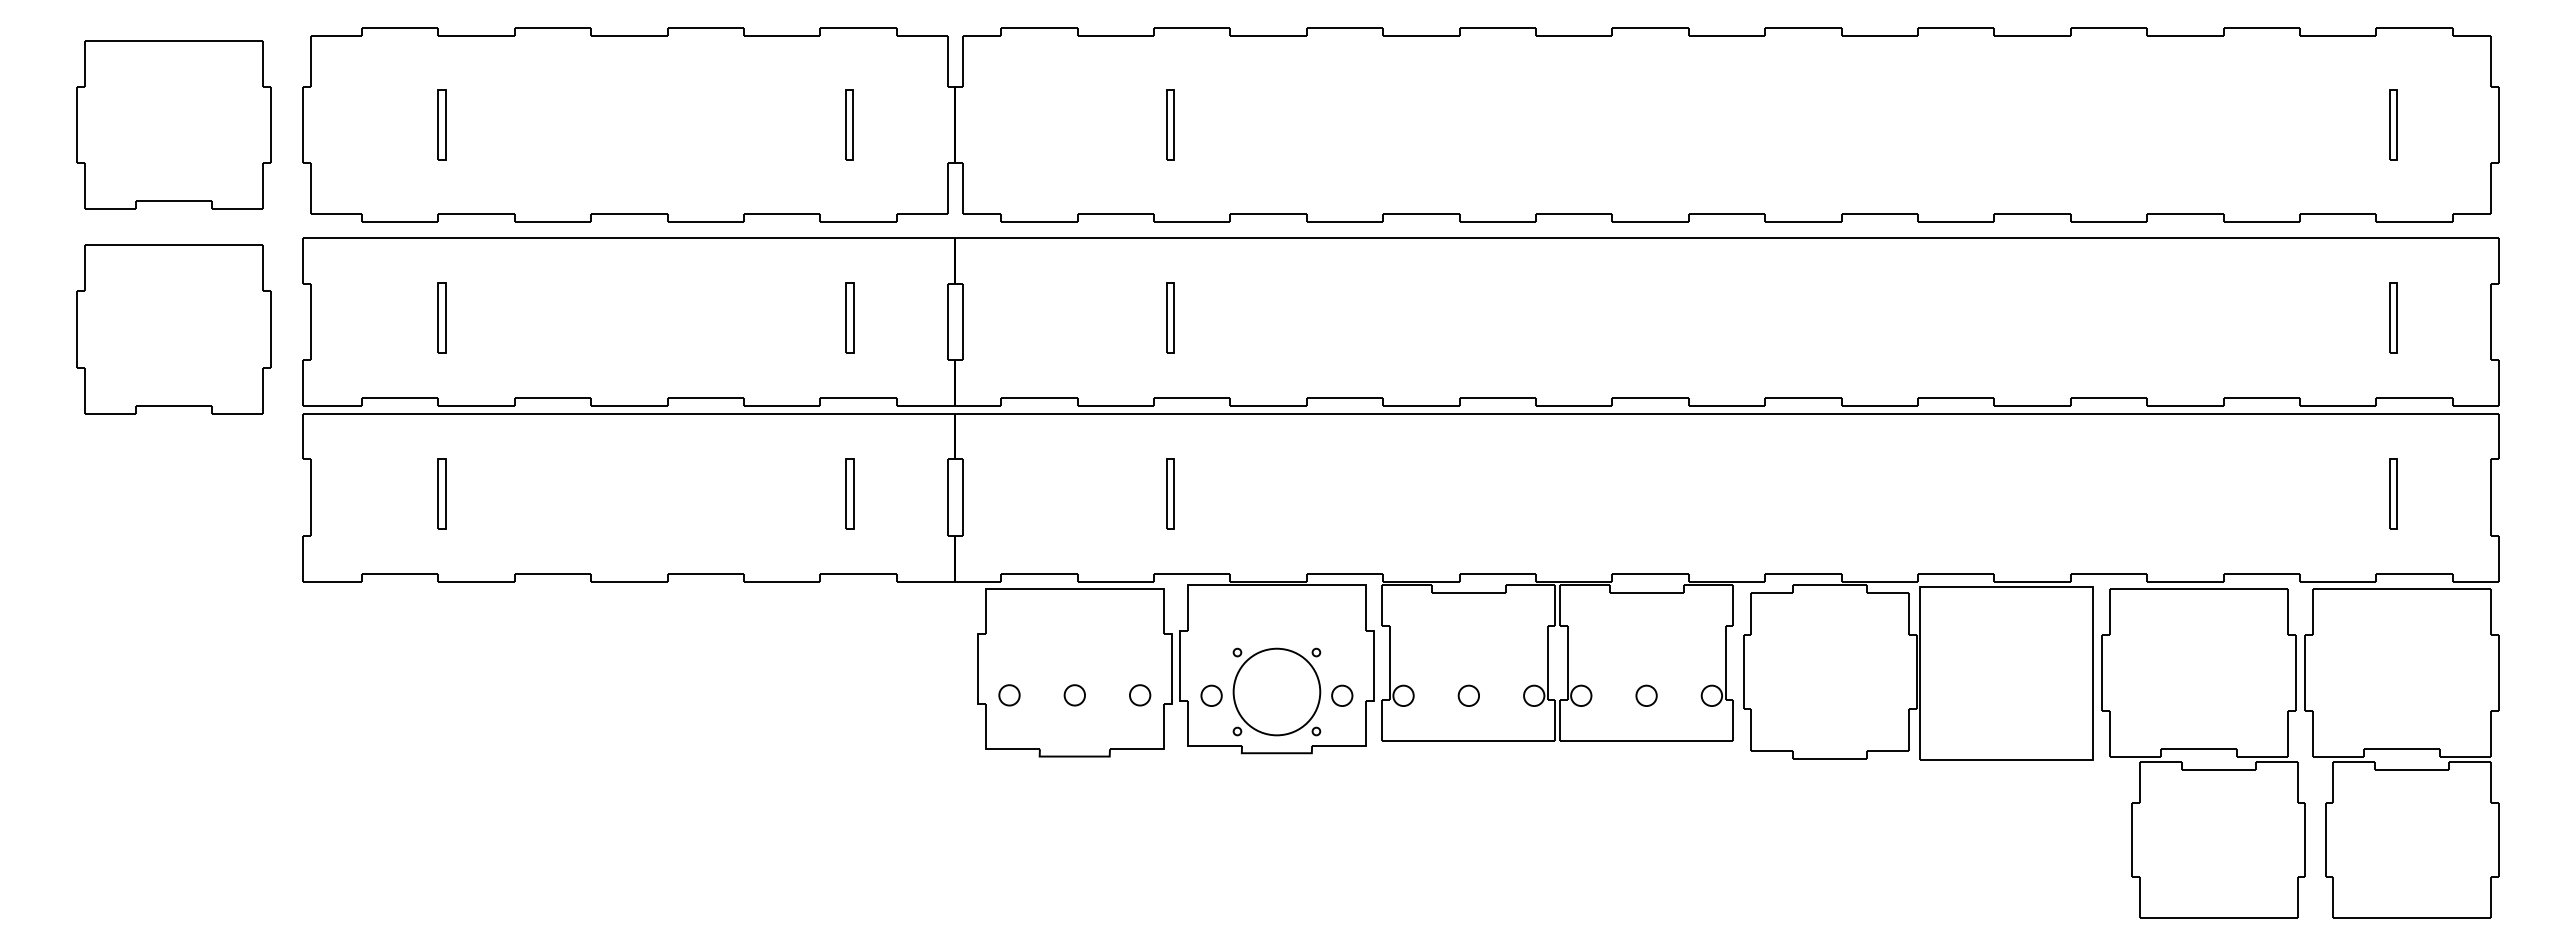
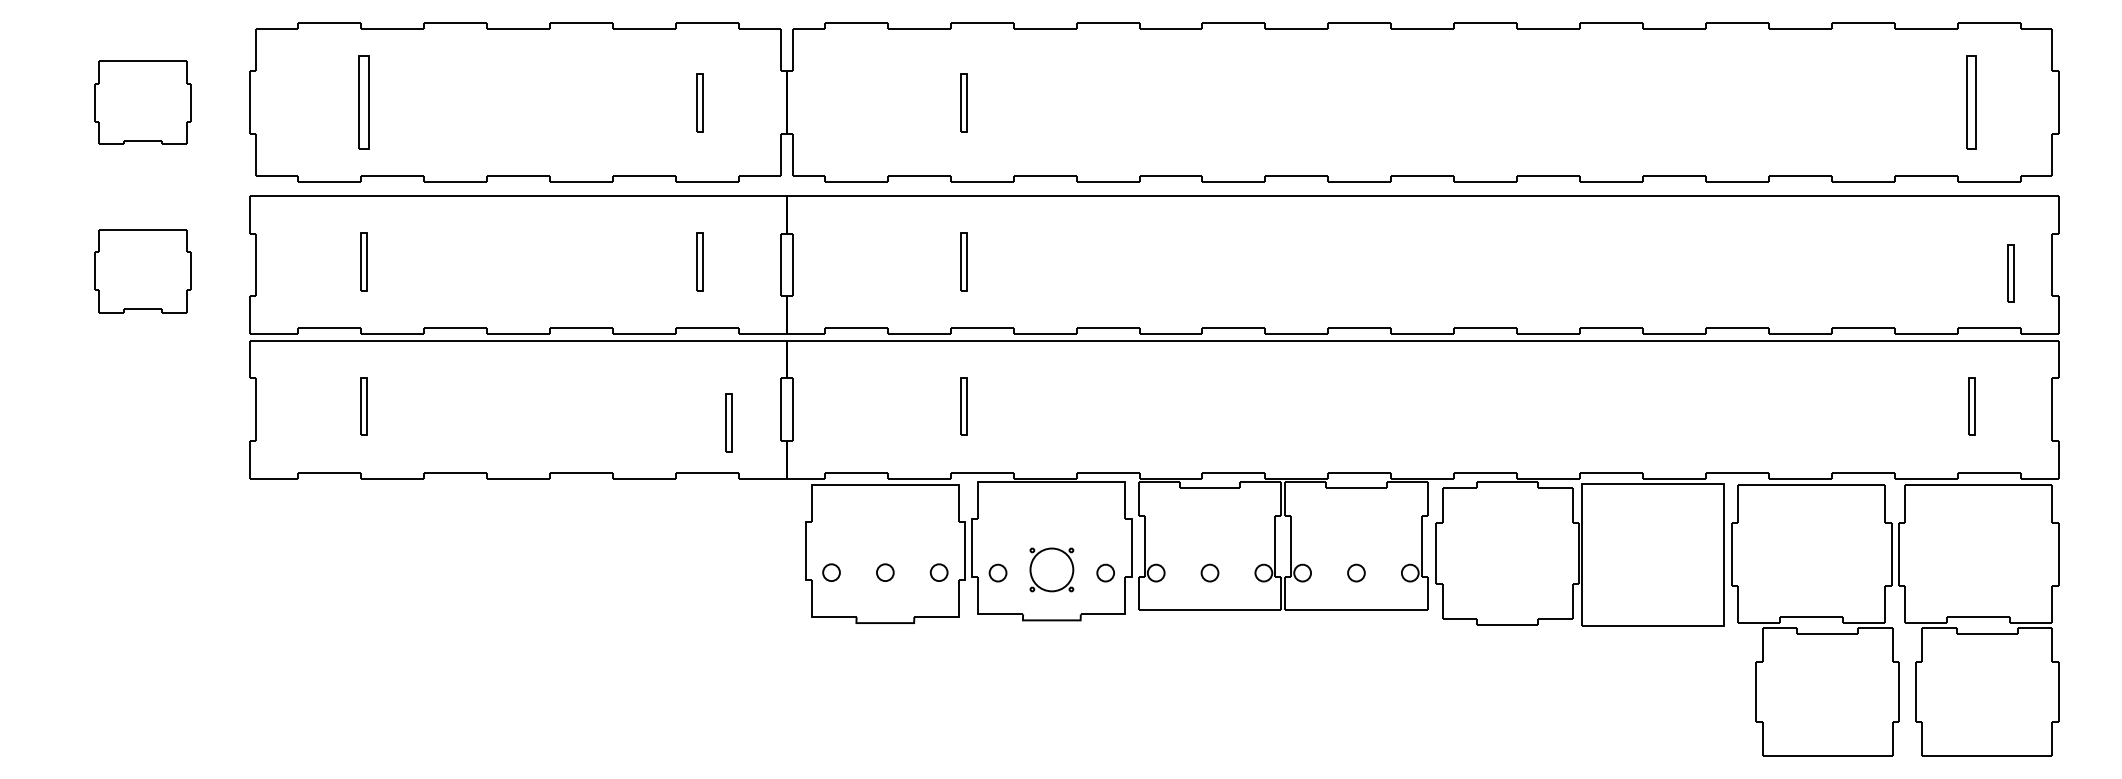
part: (173, 124) -> (142, 102), size x0.6
part: (441, 124) -> (363, 102), size x1.6
part: (2393, 124) -> (1971, 102), size x1.6
part: (2393, 317) -> (2011, 272), moved
part: (173, 329) -> (142, 271), size x0.6
part: (849, 493) -> (728, 422), moved
part: (1276, 691) -> (1051, 569), size x0.6

